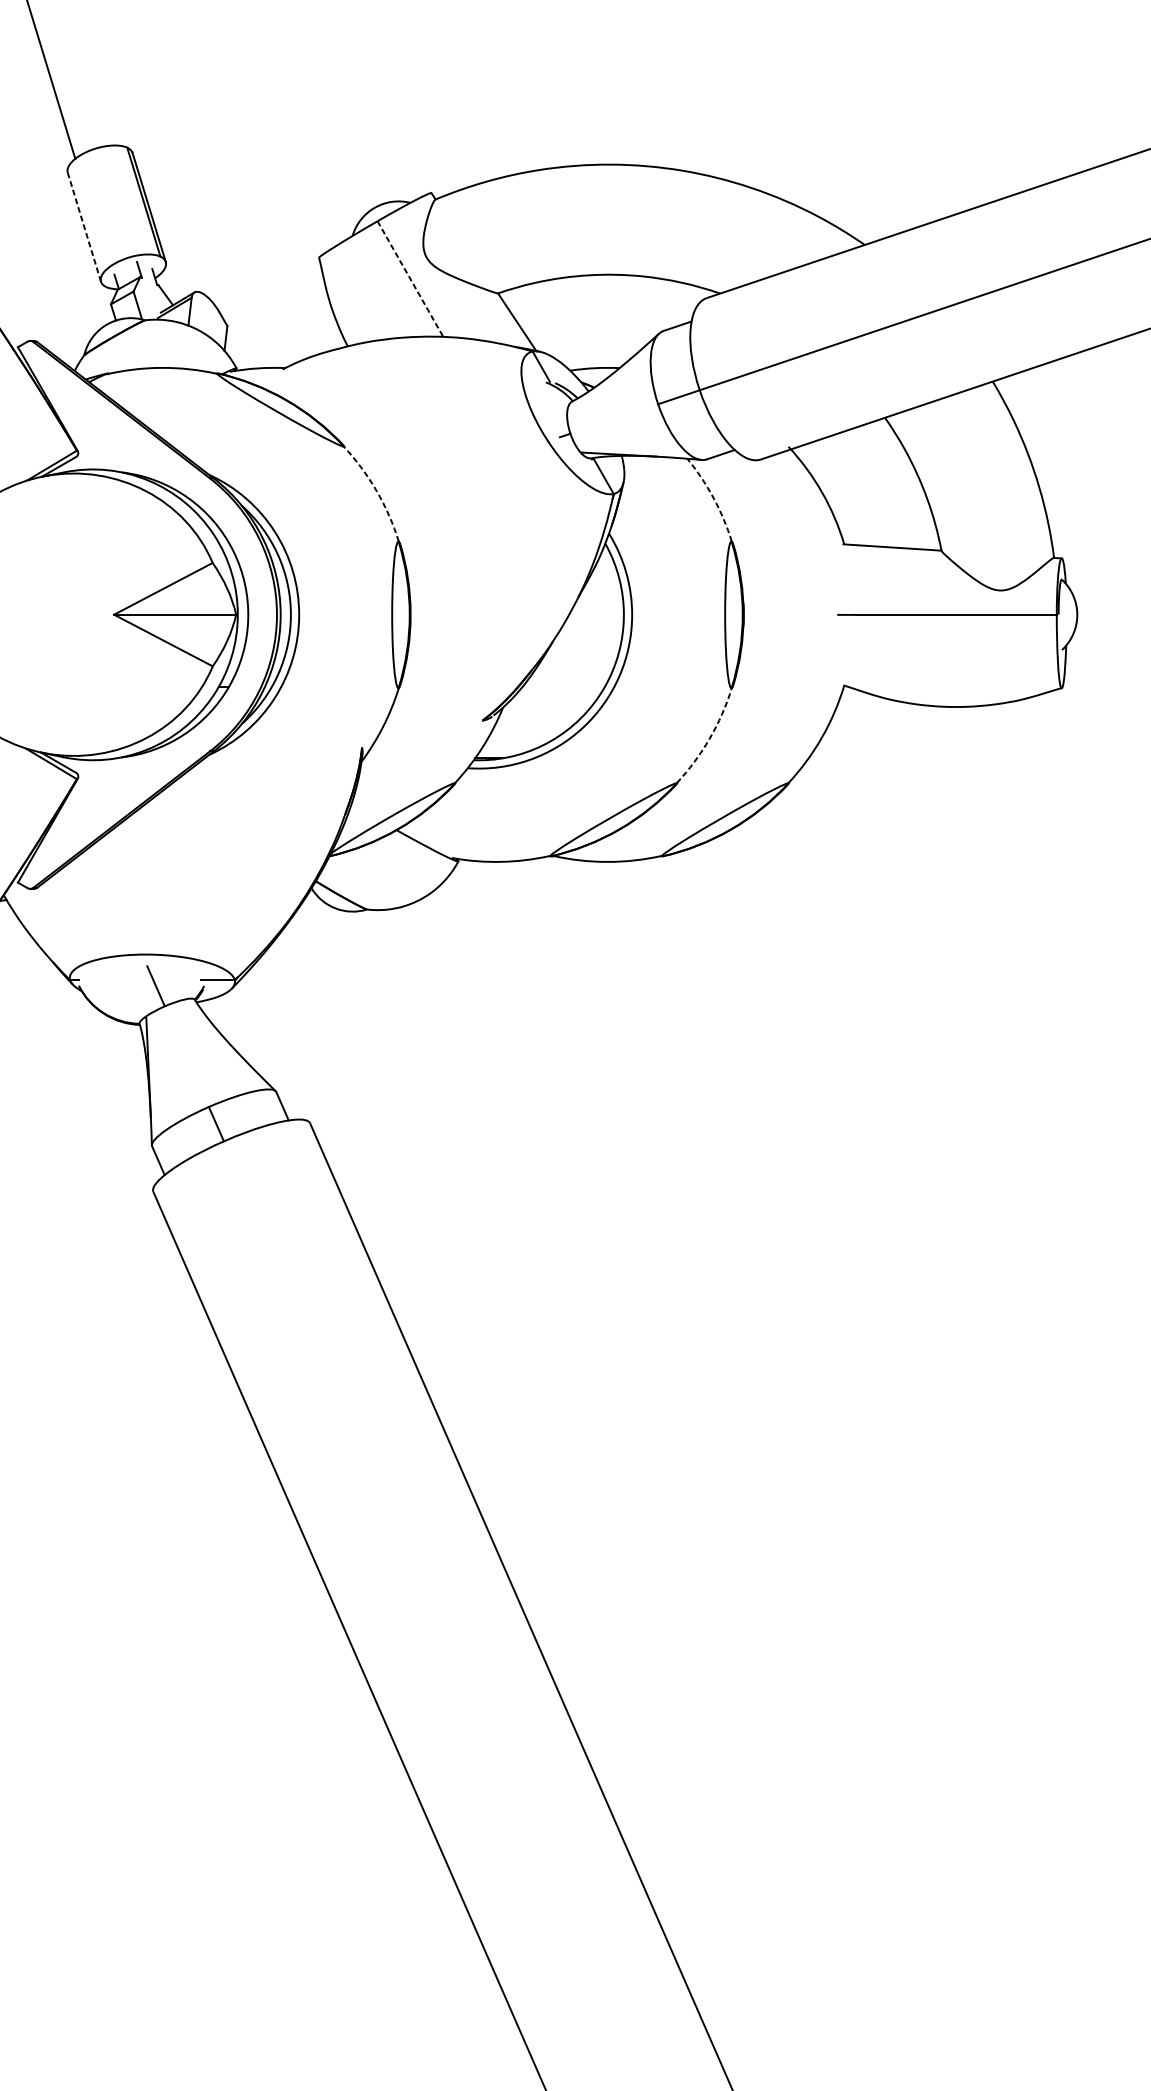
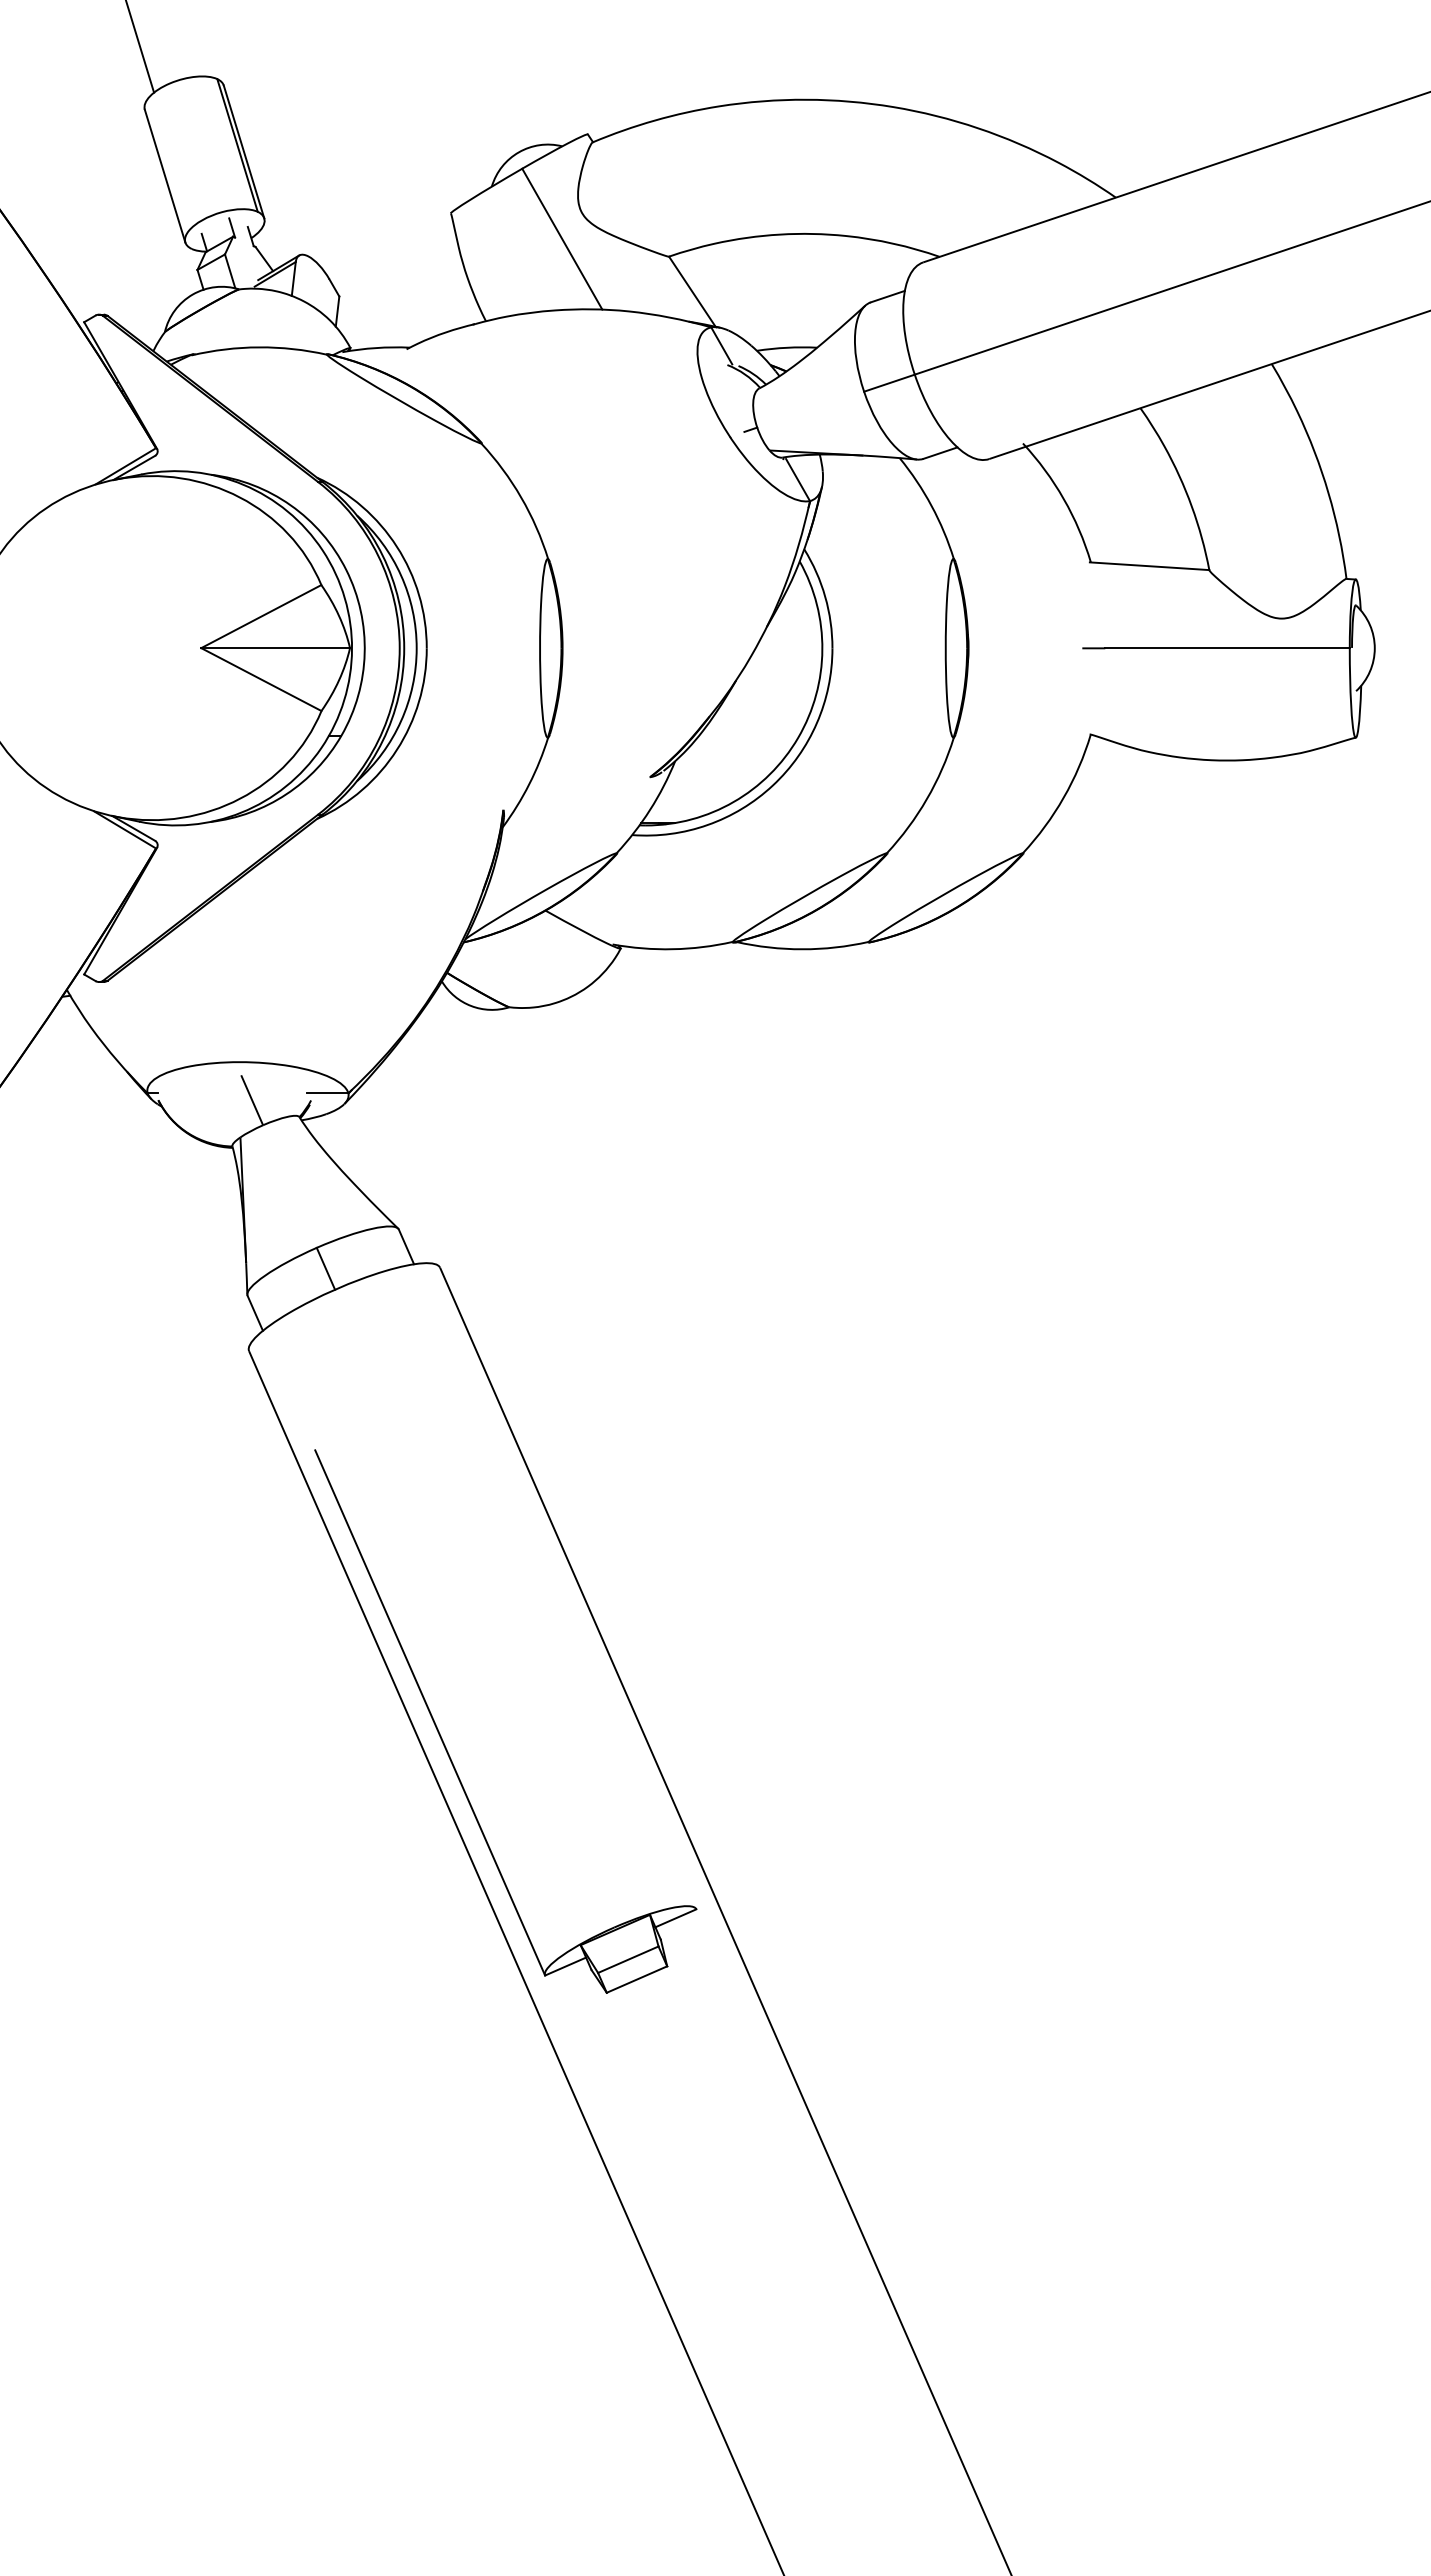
line: (83, 226) -> (164, 175), dashed -> solid
line: (410, 279) -> (562, 239), dashed -> solid
arc: (376, 491) -> (521, 497), dashed -> solid
arc: (713, 497) -> (931, 505), dashed -> solid
arc: (709, 738) -> (926, 799), dashed -> solid
part: (316, 1518) -> (447, 1749), added

